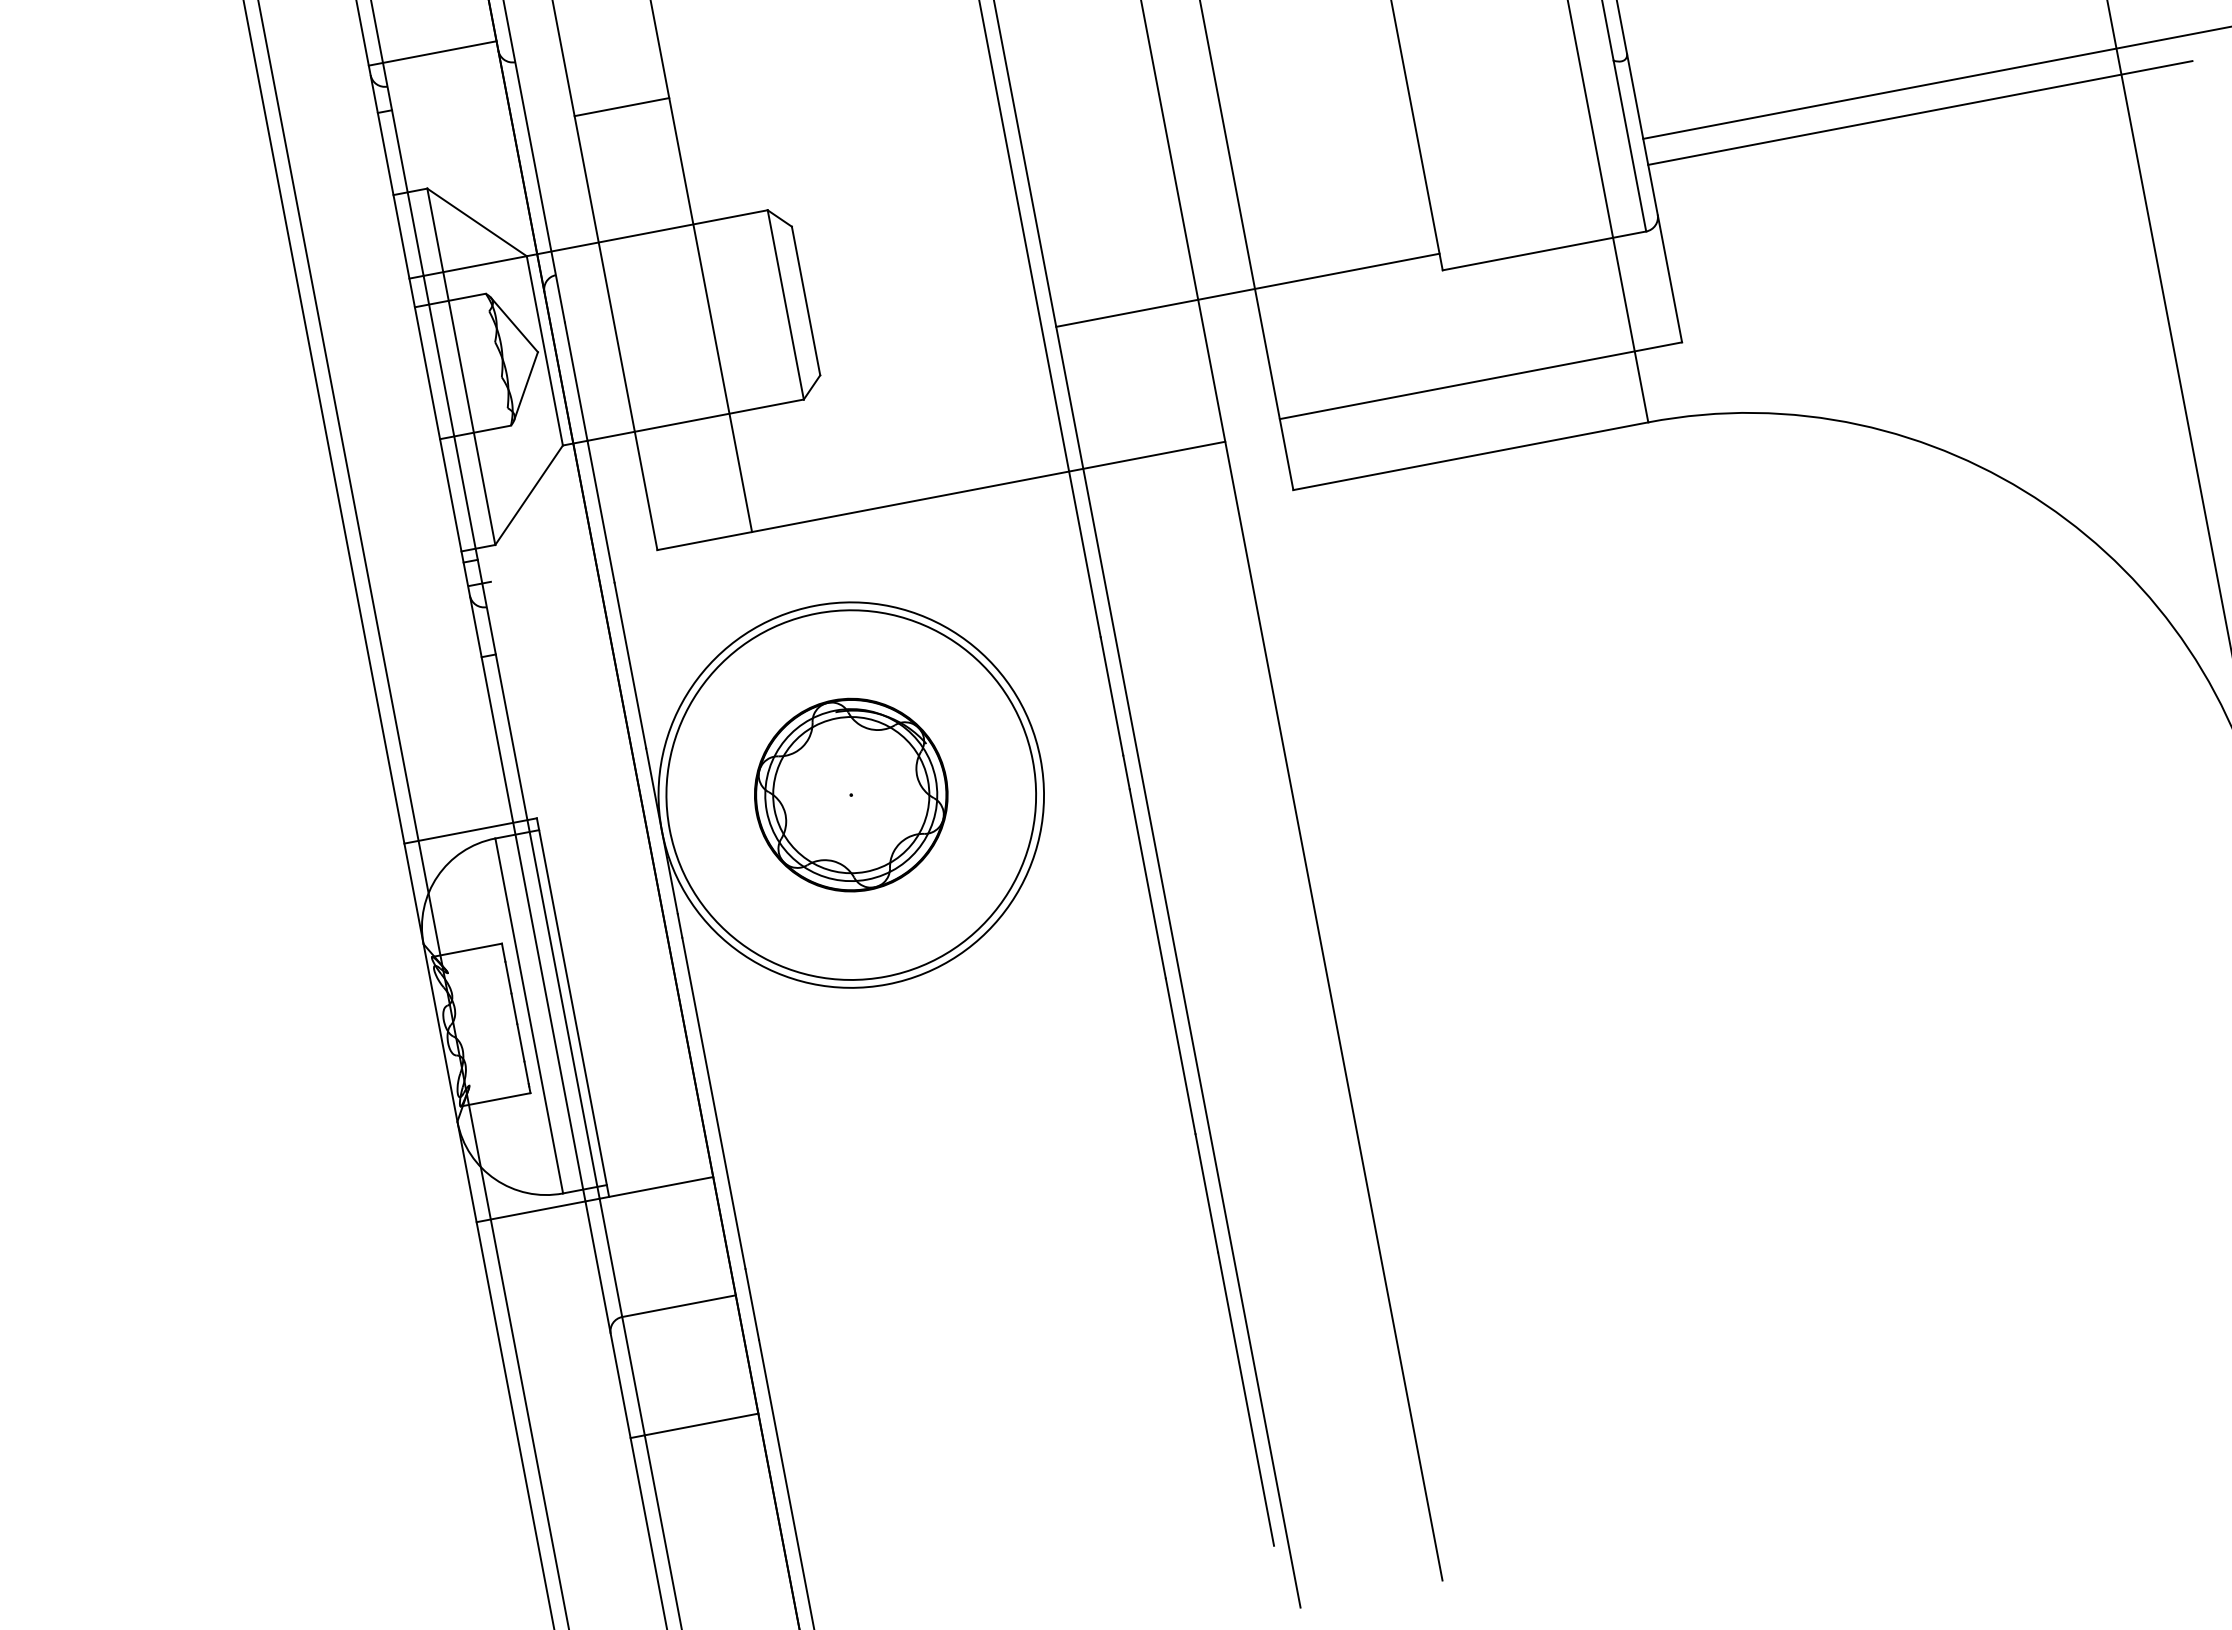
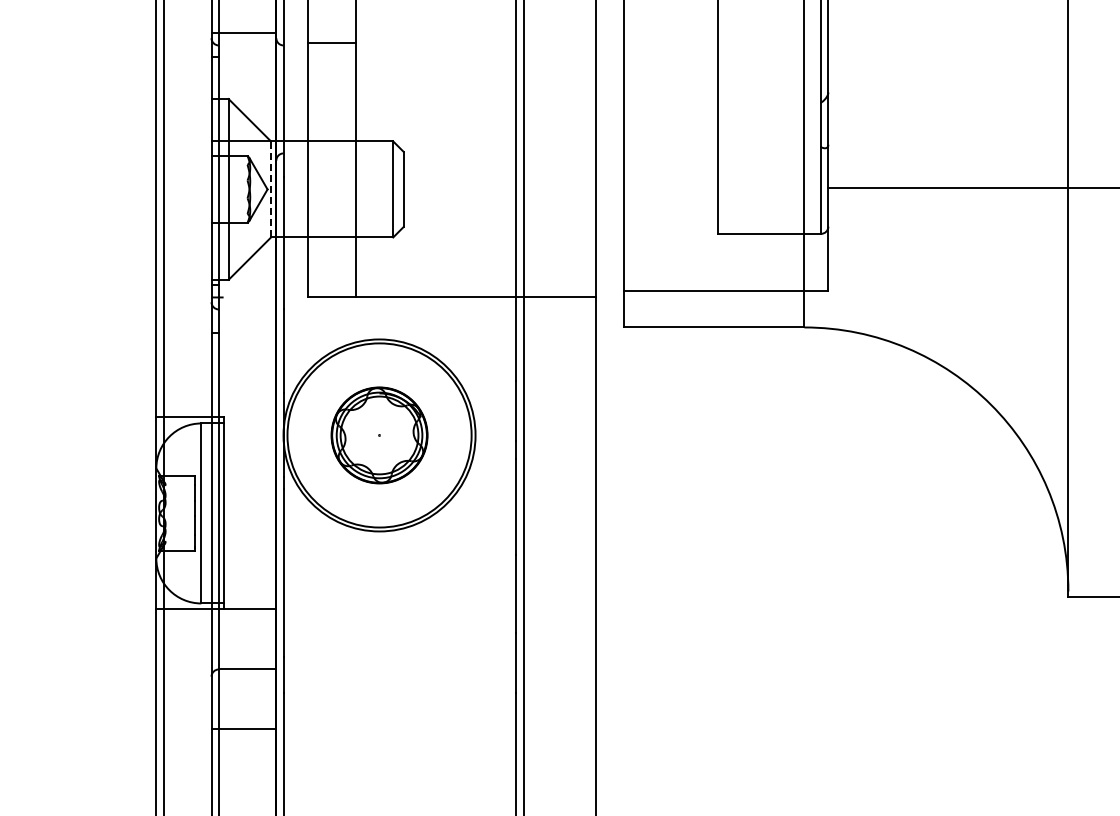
line: (621, 107) -> (331, 43), moved
line: (1920, 113) -> (966, 201), removed
line: (1247, 290) -> (620, 225), removed
line: (545, 348) -> (271, 188), solid -> dashed

